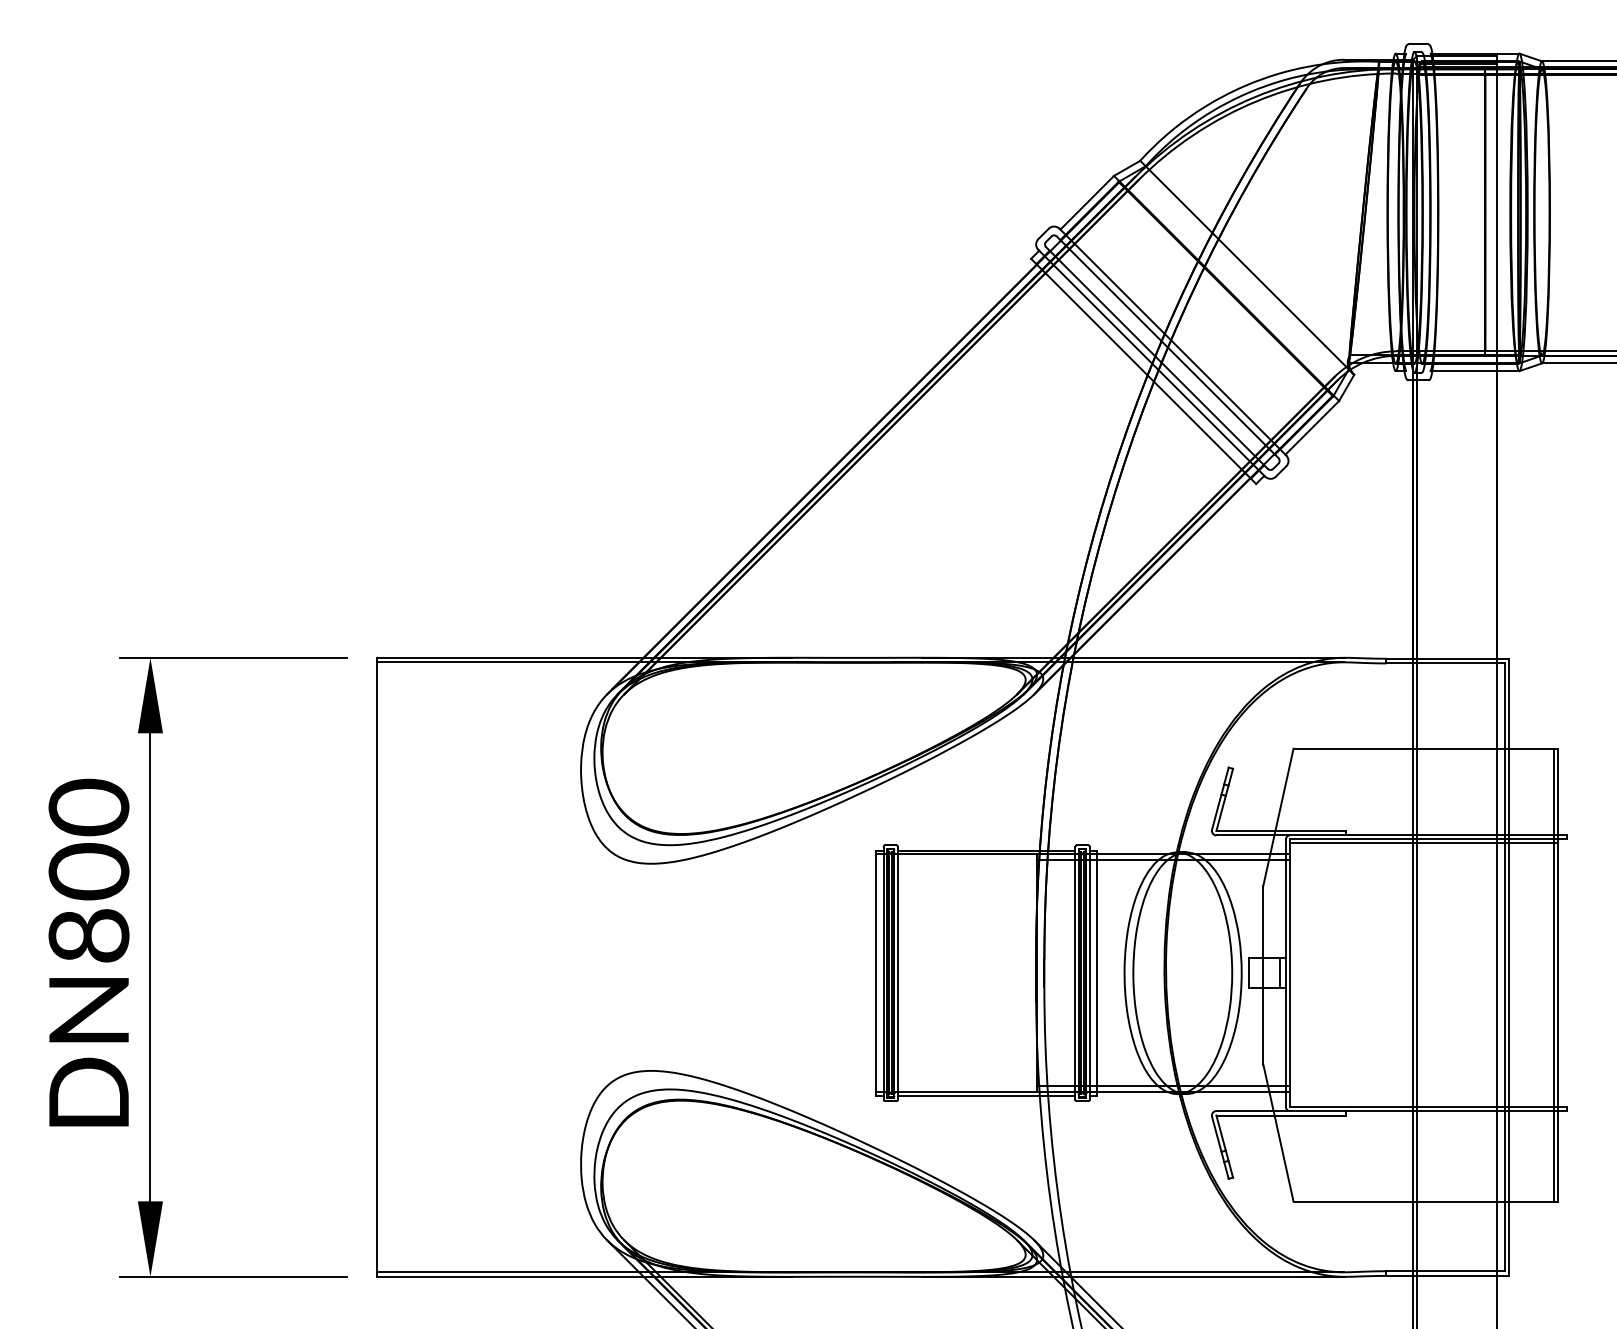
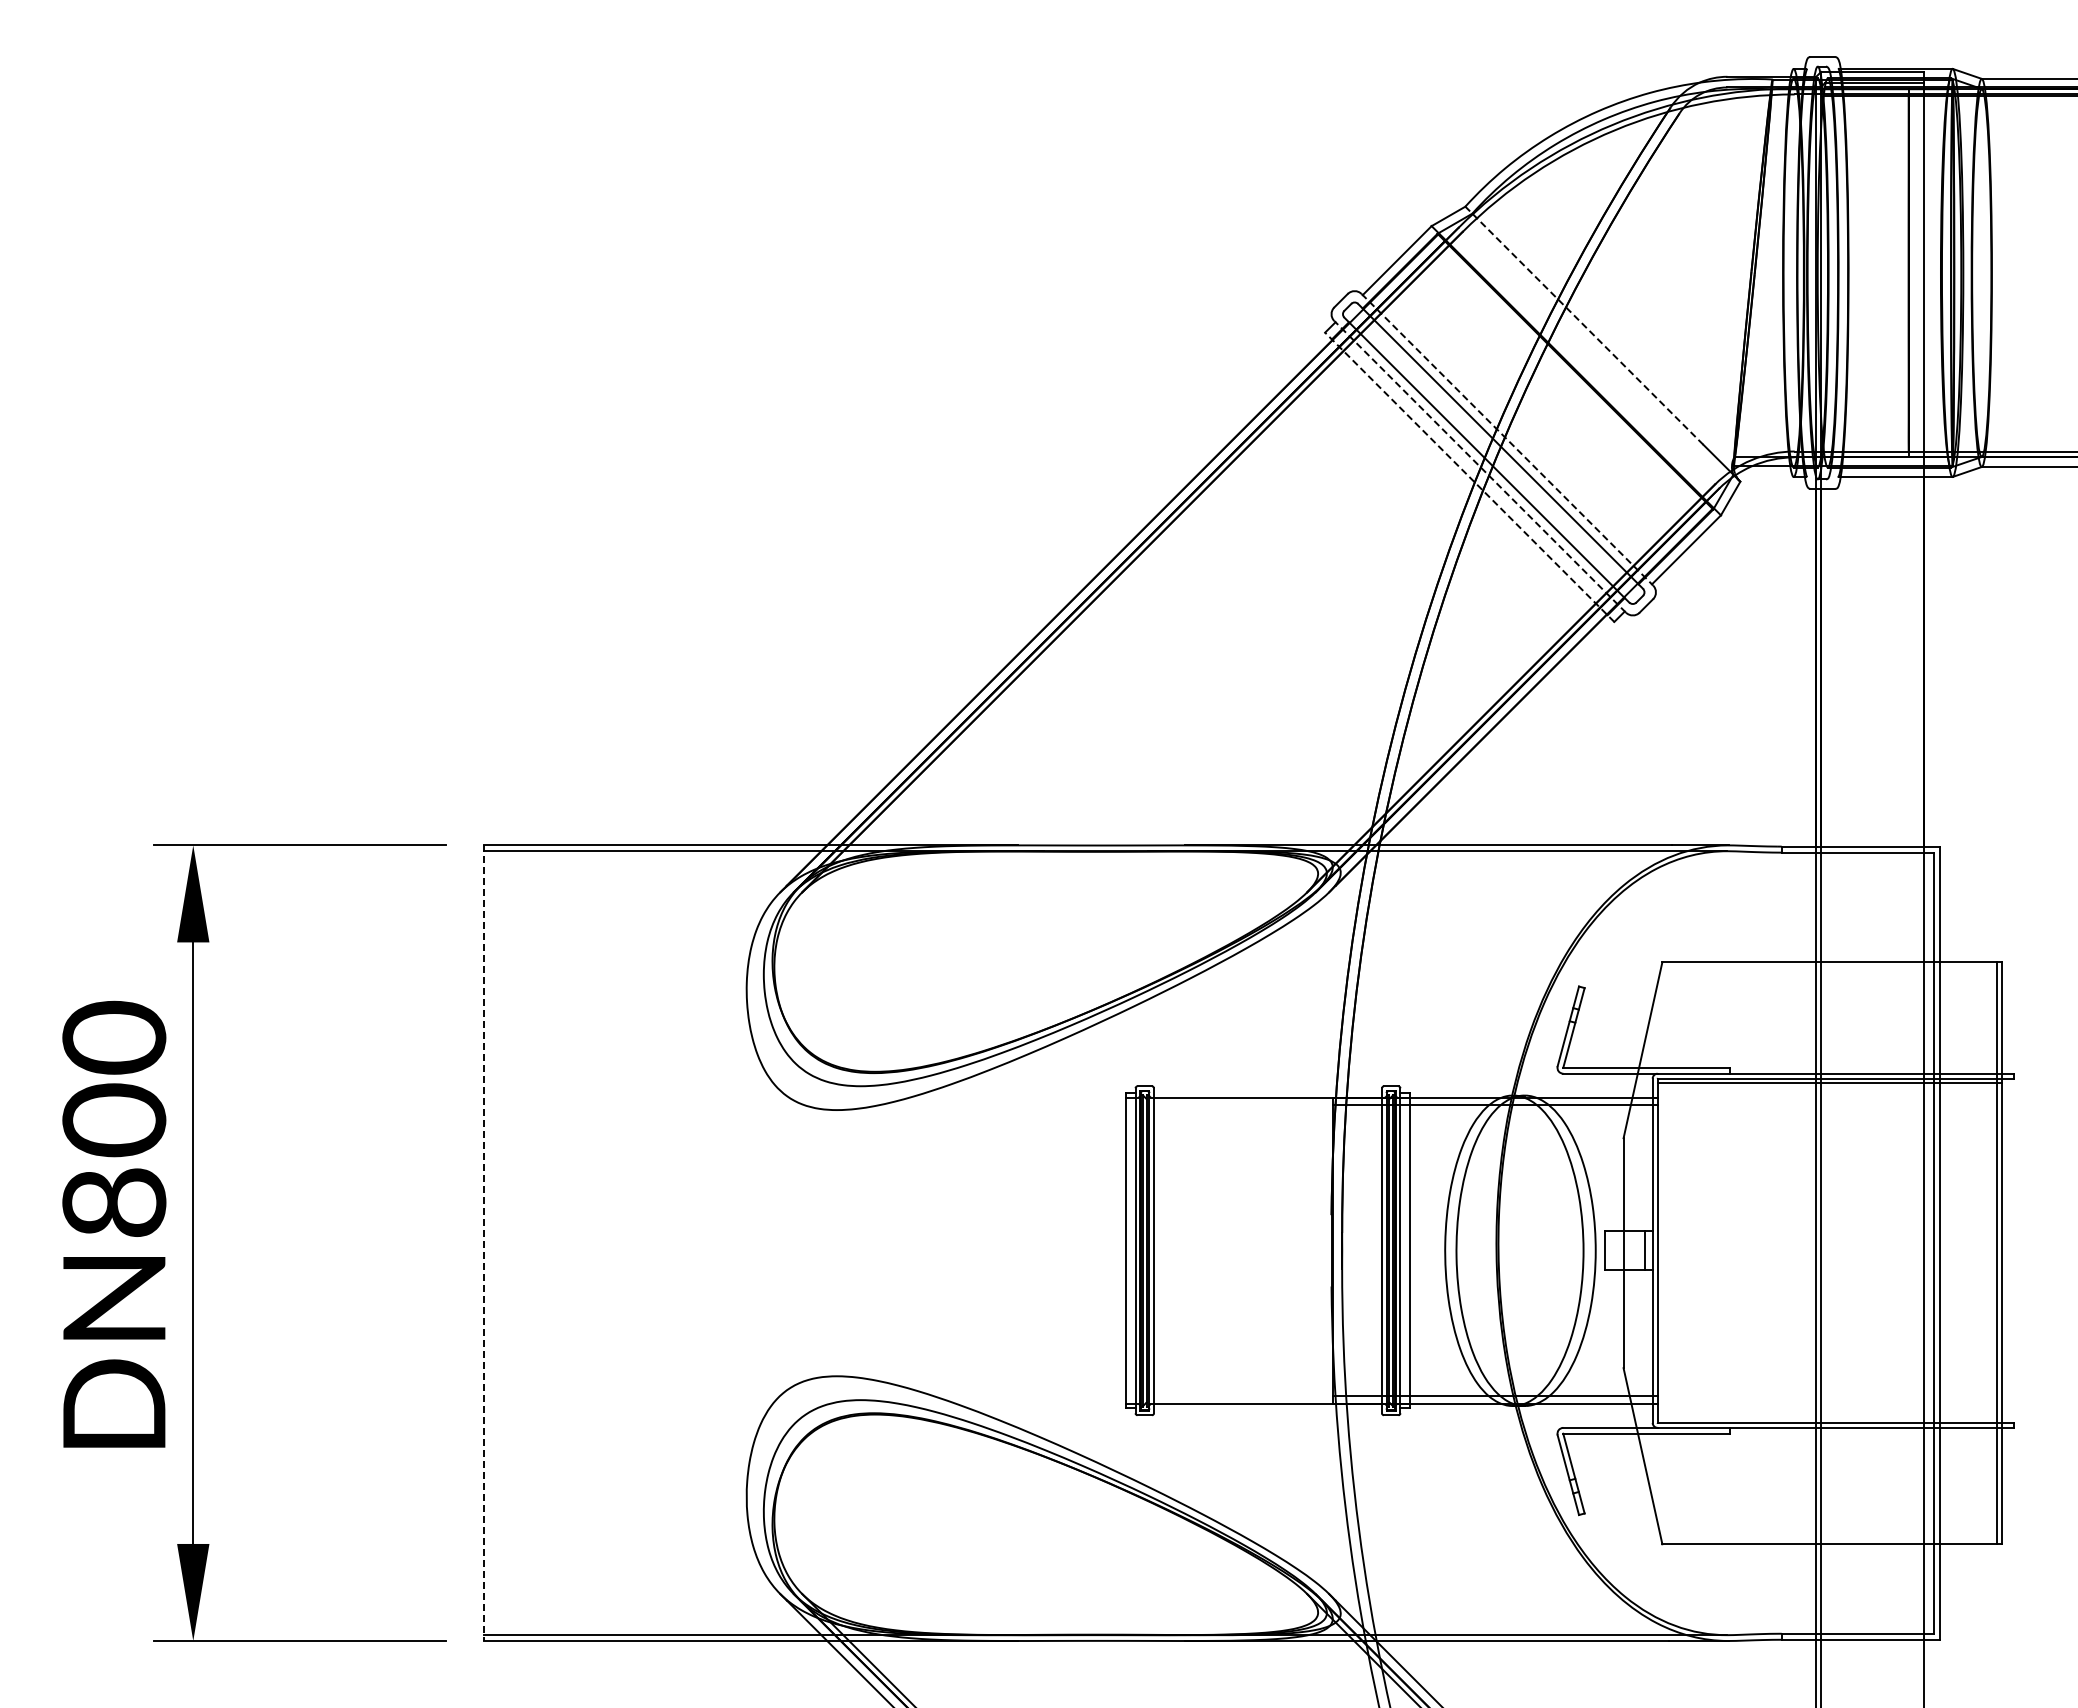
line: (1232, 253) -> (1584, 325), solid -> dashed
line: (1173, 342) -> (1507, 440), solid -> dashed
line: (1151, 362) -> (1479, 466), solid -> dashed
line: (1143, 371) -> (1469, 477), solid -> dashed
line: (987, 850) -> (1268, 1093), removed
line: (377, 967) -> (484, 1243), solid -> dashed
line: (987, 1095) -> (1268, 1408), removed

